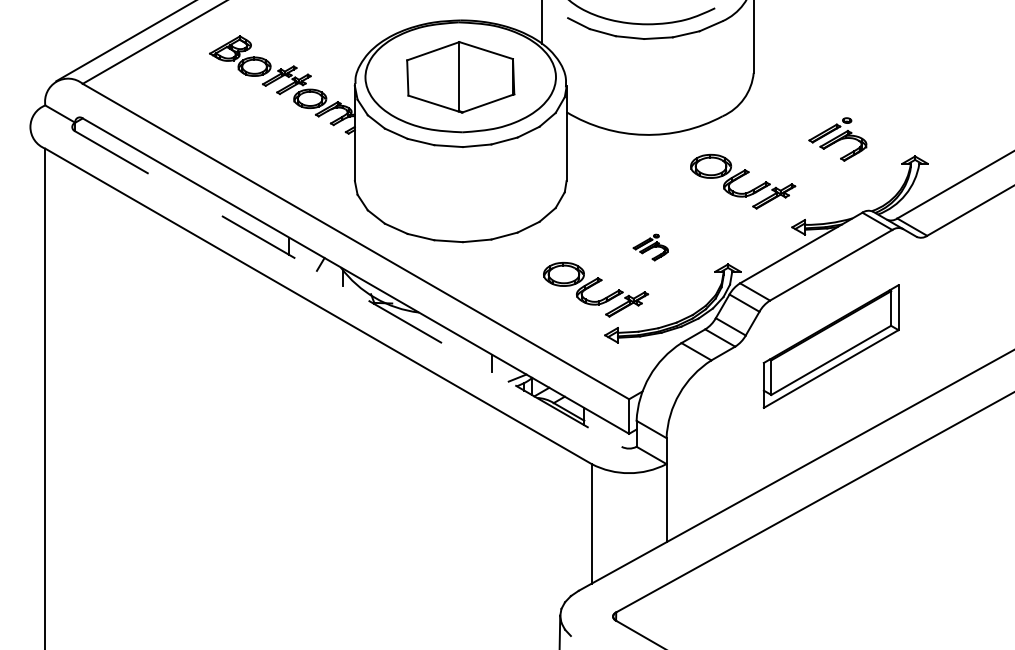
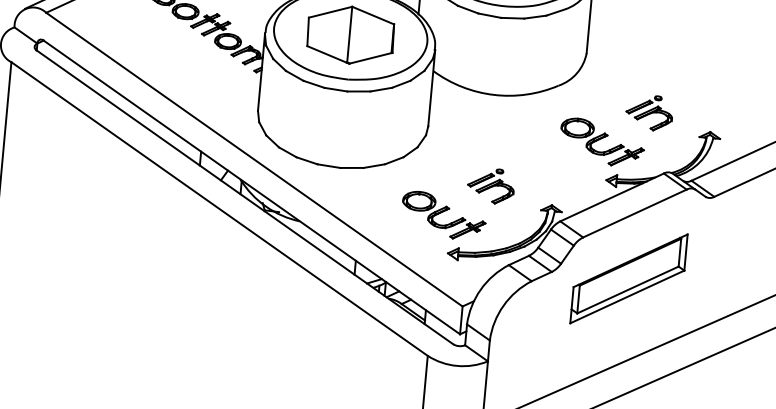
part: (743, 181) -> (602, 142), moved
part: (650, 247) -> (490, 185), size x1.67
line: (348, 289) -> (244, 197), dashed -> solid

